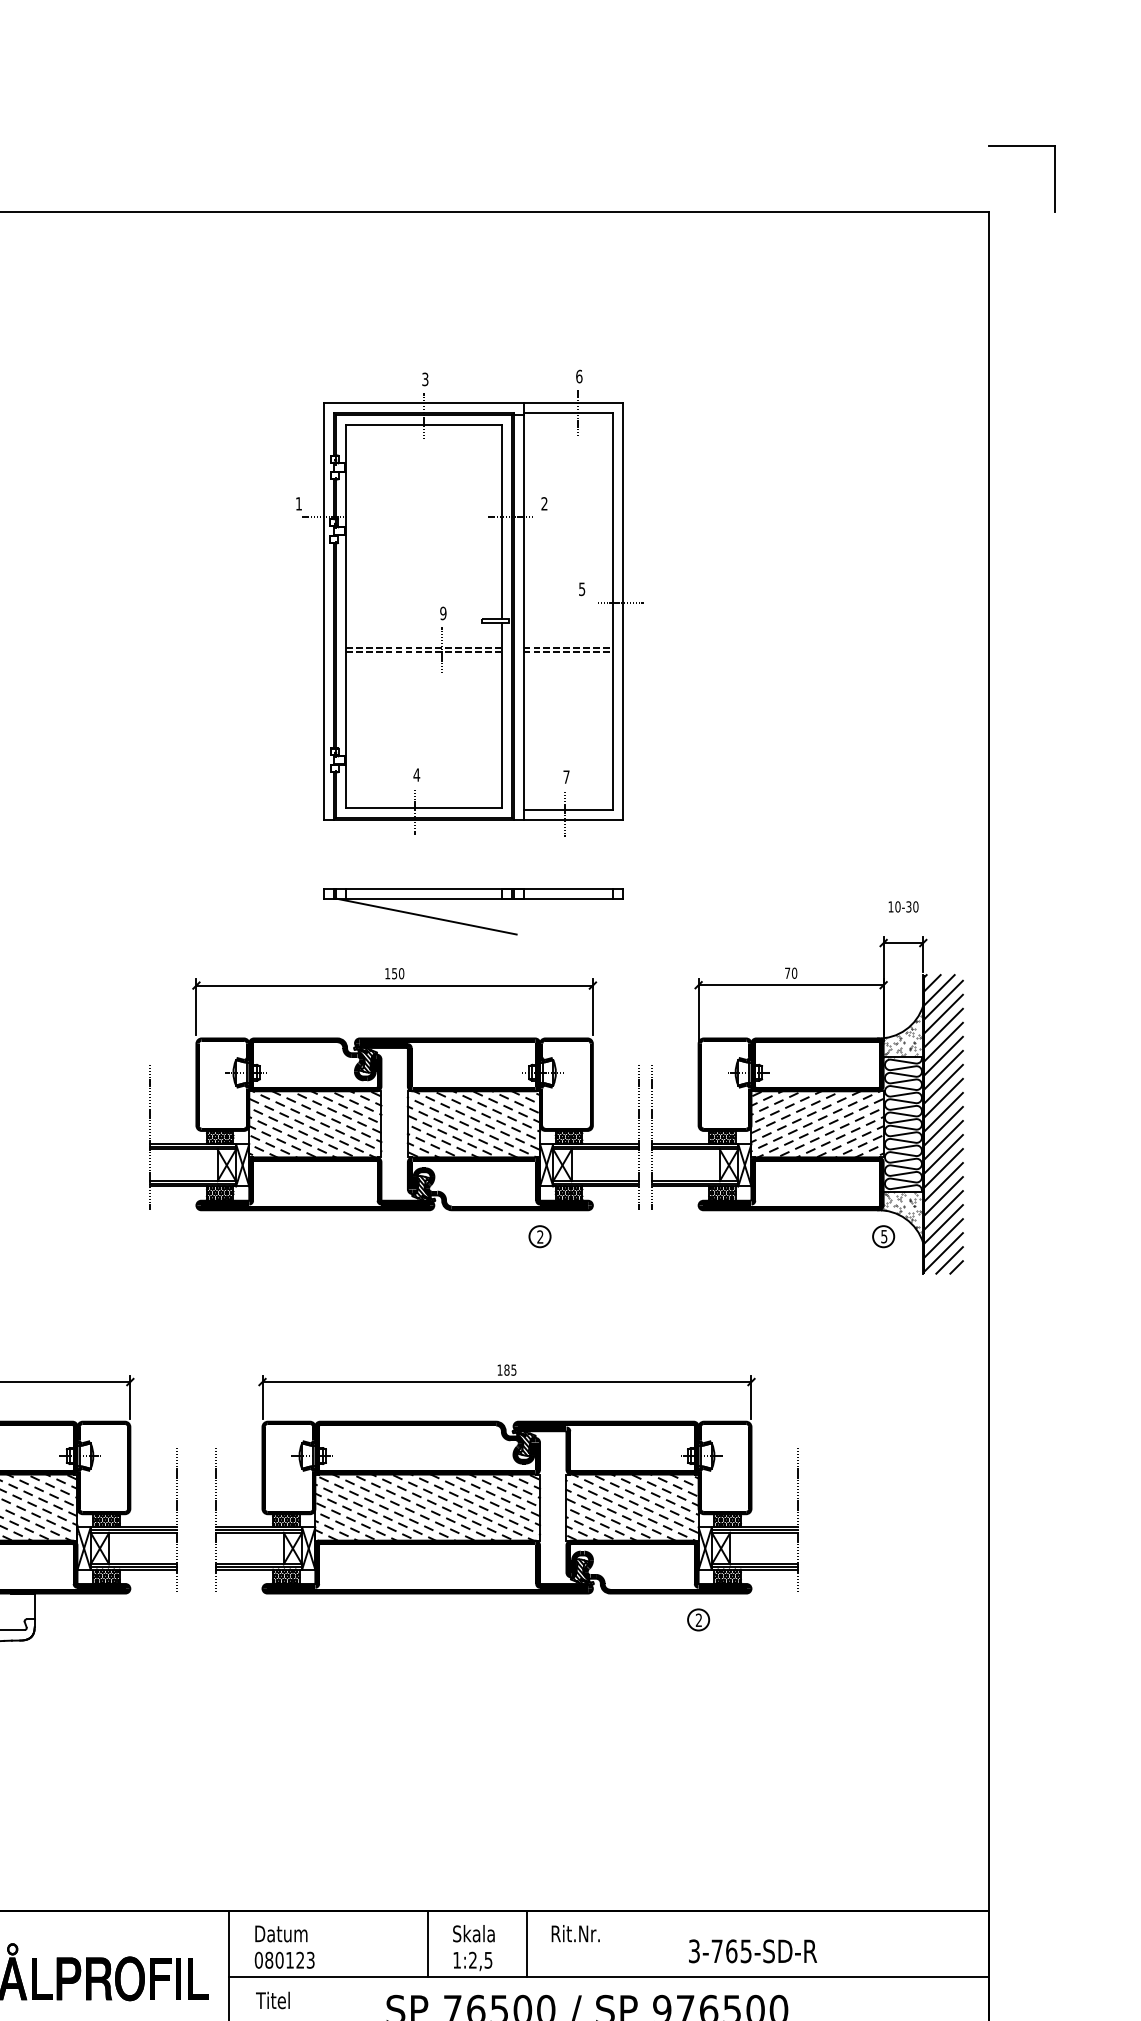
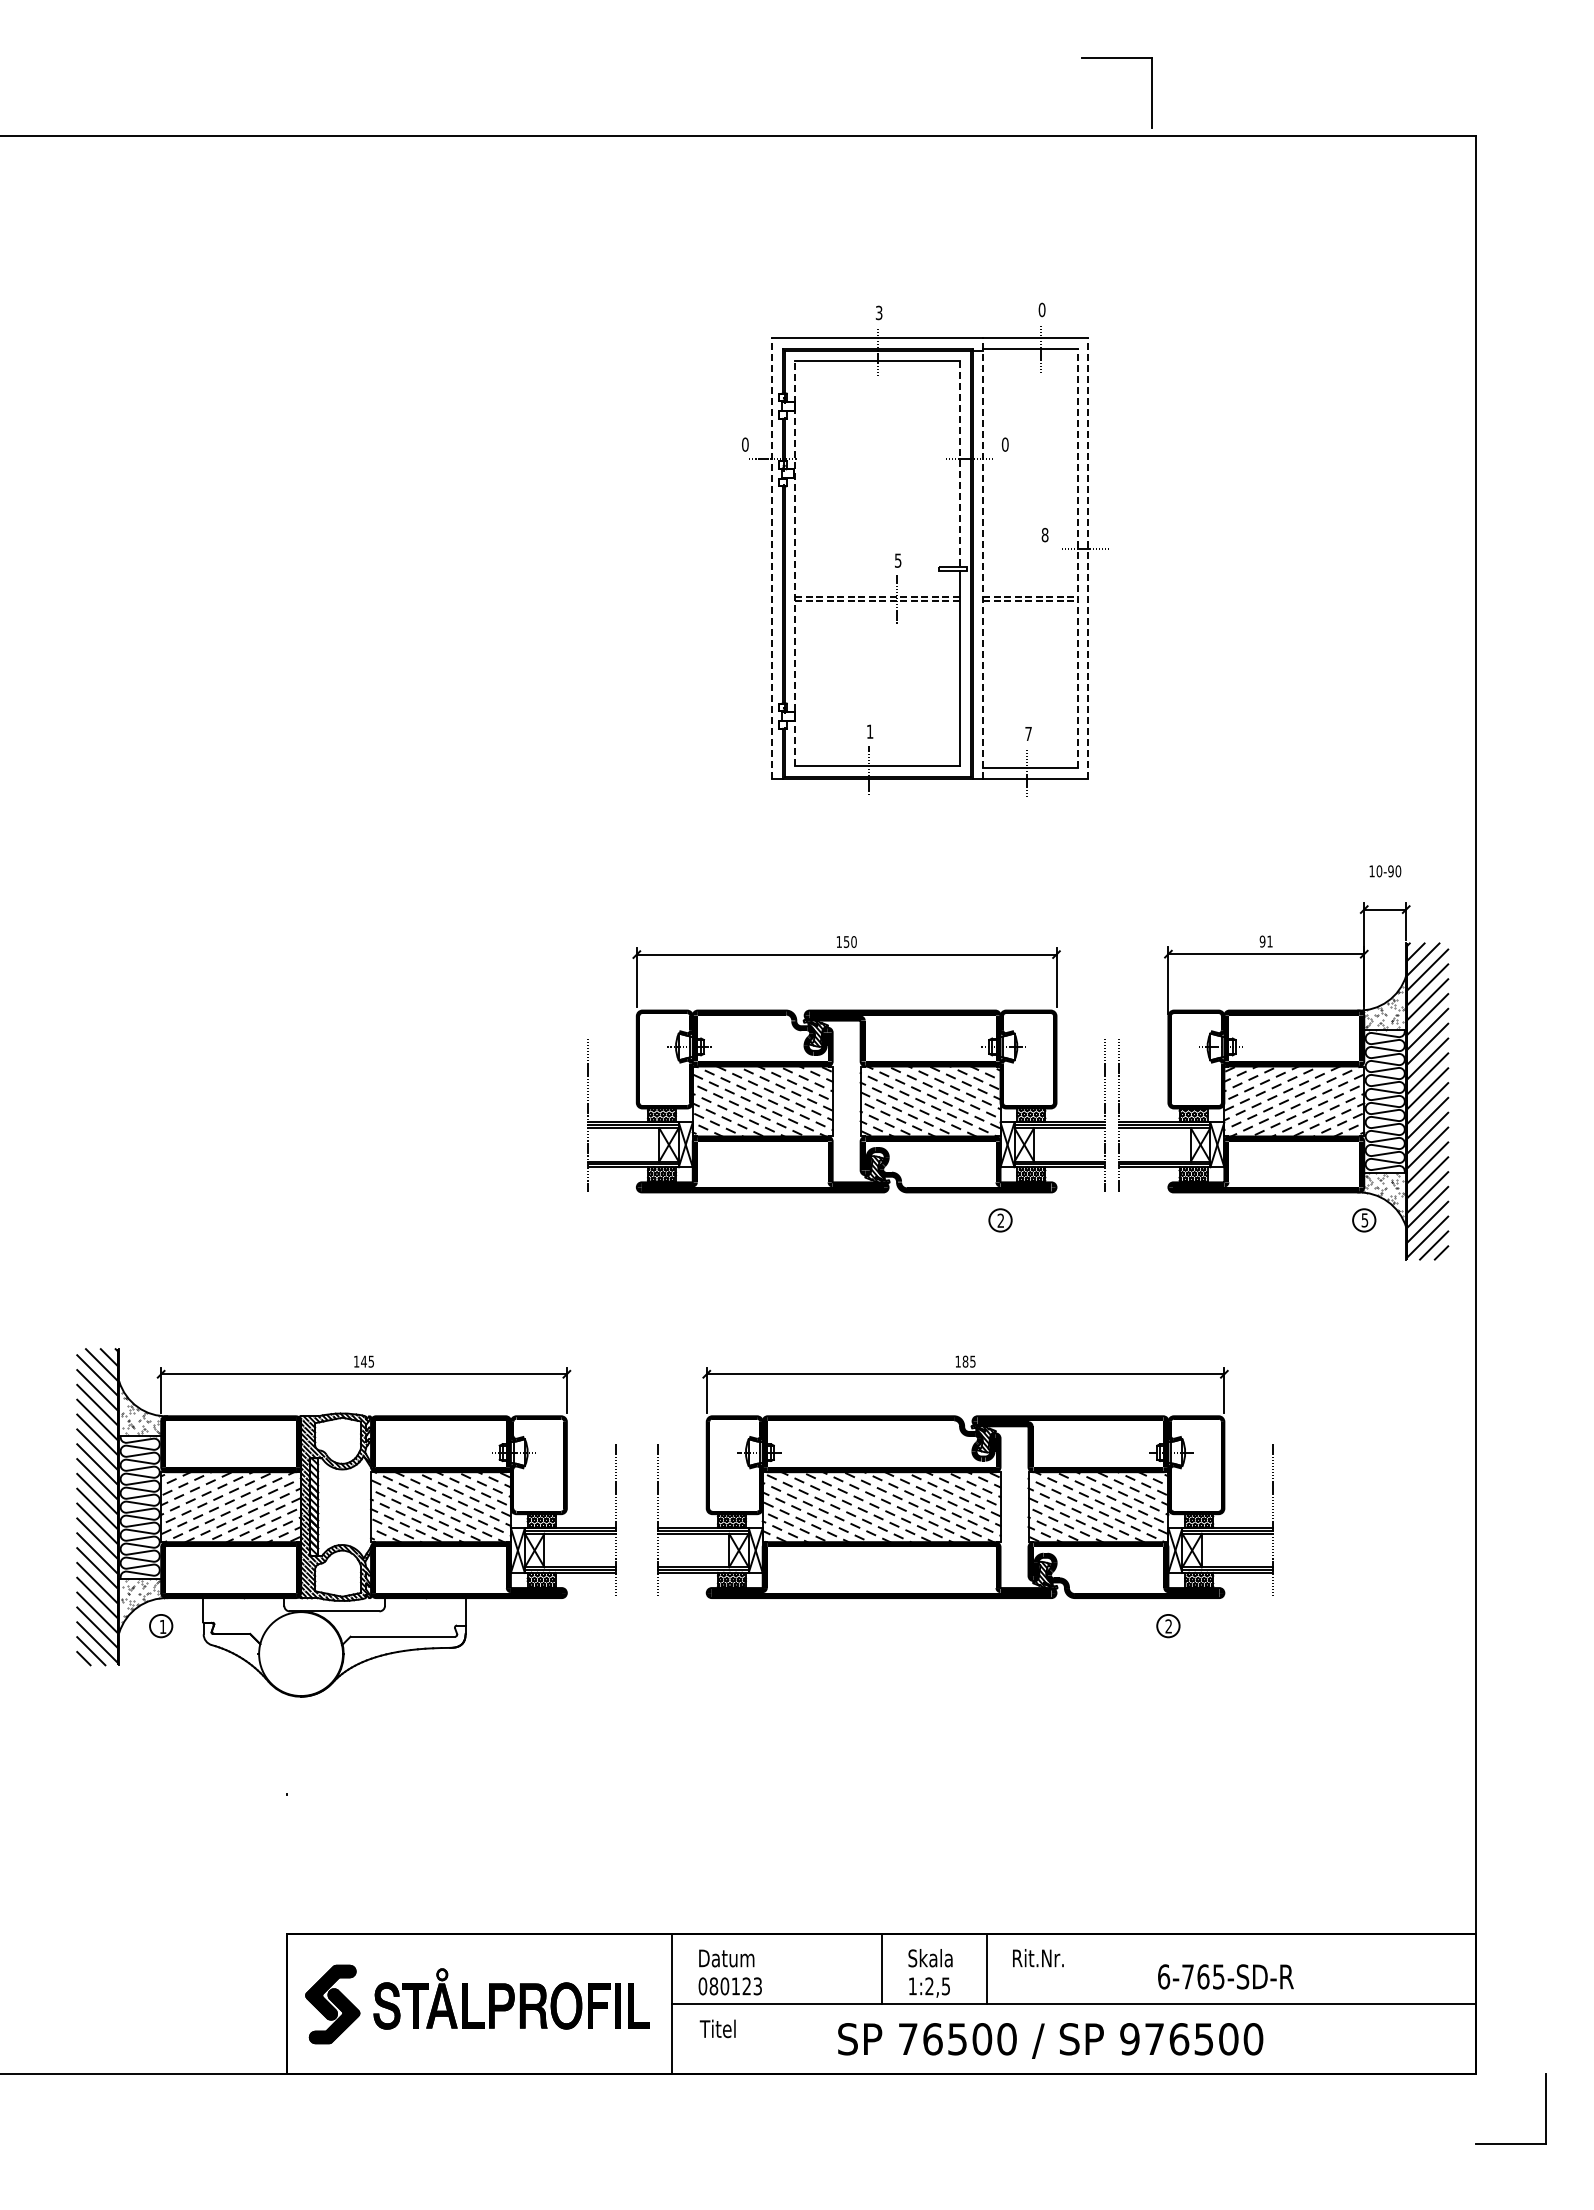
part: (1021, 146) -> (1116, 58), moved
text: (578, 376) -> (1041, 309), 6 -> 0
text: (299, 503) -> (745, 444), 1 -> 0
text: (543, 503) -> (1004, 444), 2 -> 0
line: (502, 522) -> (960, 464), solid -> dashed
text: (581, 588) -> (1044, 534), 5 -> 8
line: (324, 611) -> (772, 558), solid -> dashed
line: (523, 611) -> (983, 558), solid -> dashed
line: (612, 611) -> (1077, 558), solid -> dashed
line: (623, 611) -> (1088, 558), solid -> dashed
text: (442, 613) -> (897, 560), 9 -> 5
line: (346, 616) -> (795, 563), solid -> dashed
text: (416, 774) -> (869, 731), 4 -> 1
part: (472, 899) -> (929, 863), removed
text: (908, 907) -> (1390, 871), 10-30 -> 10-90
text: (790, 973) -> (1265, 941), 70 -> 91
text: (694, 1950) -> (1164, 1976), 3-765-SD-R -> 6-765-SD-R

